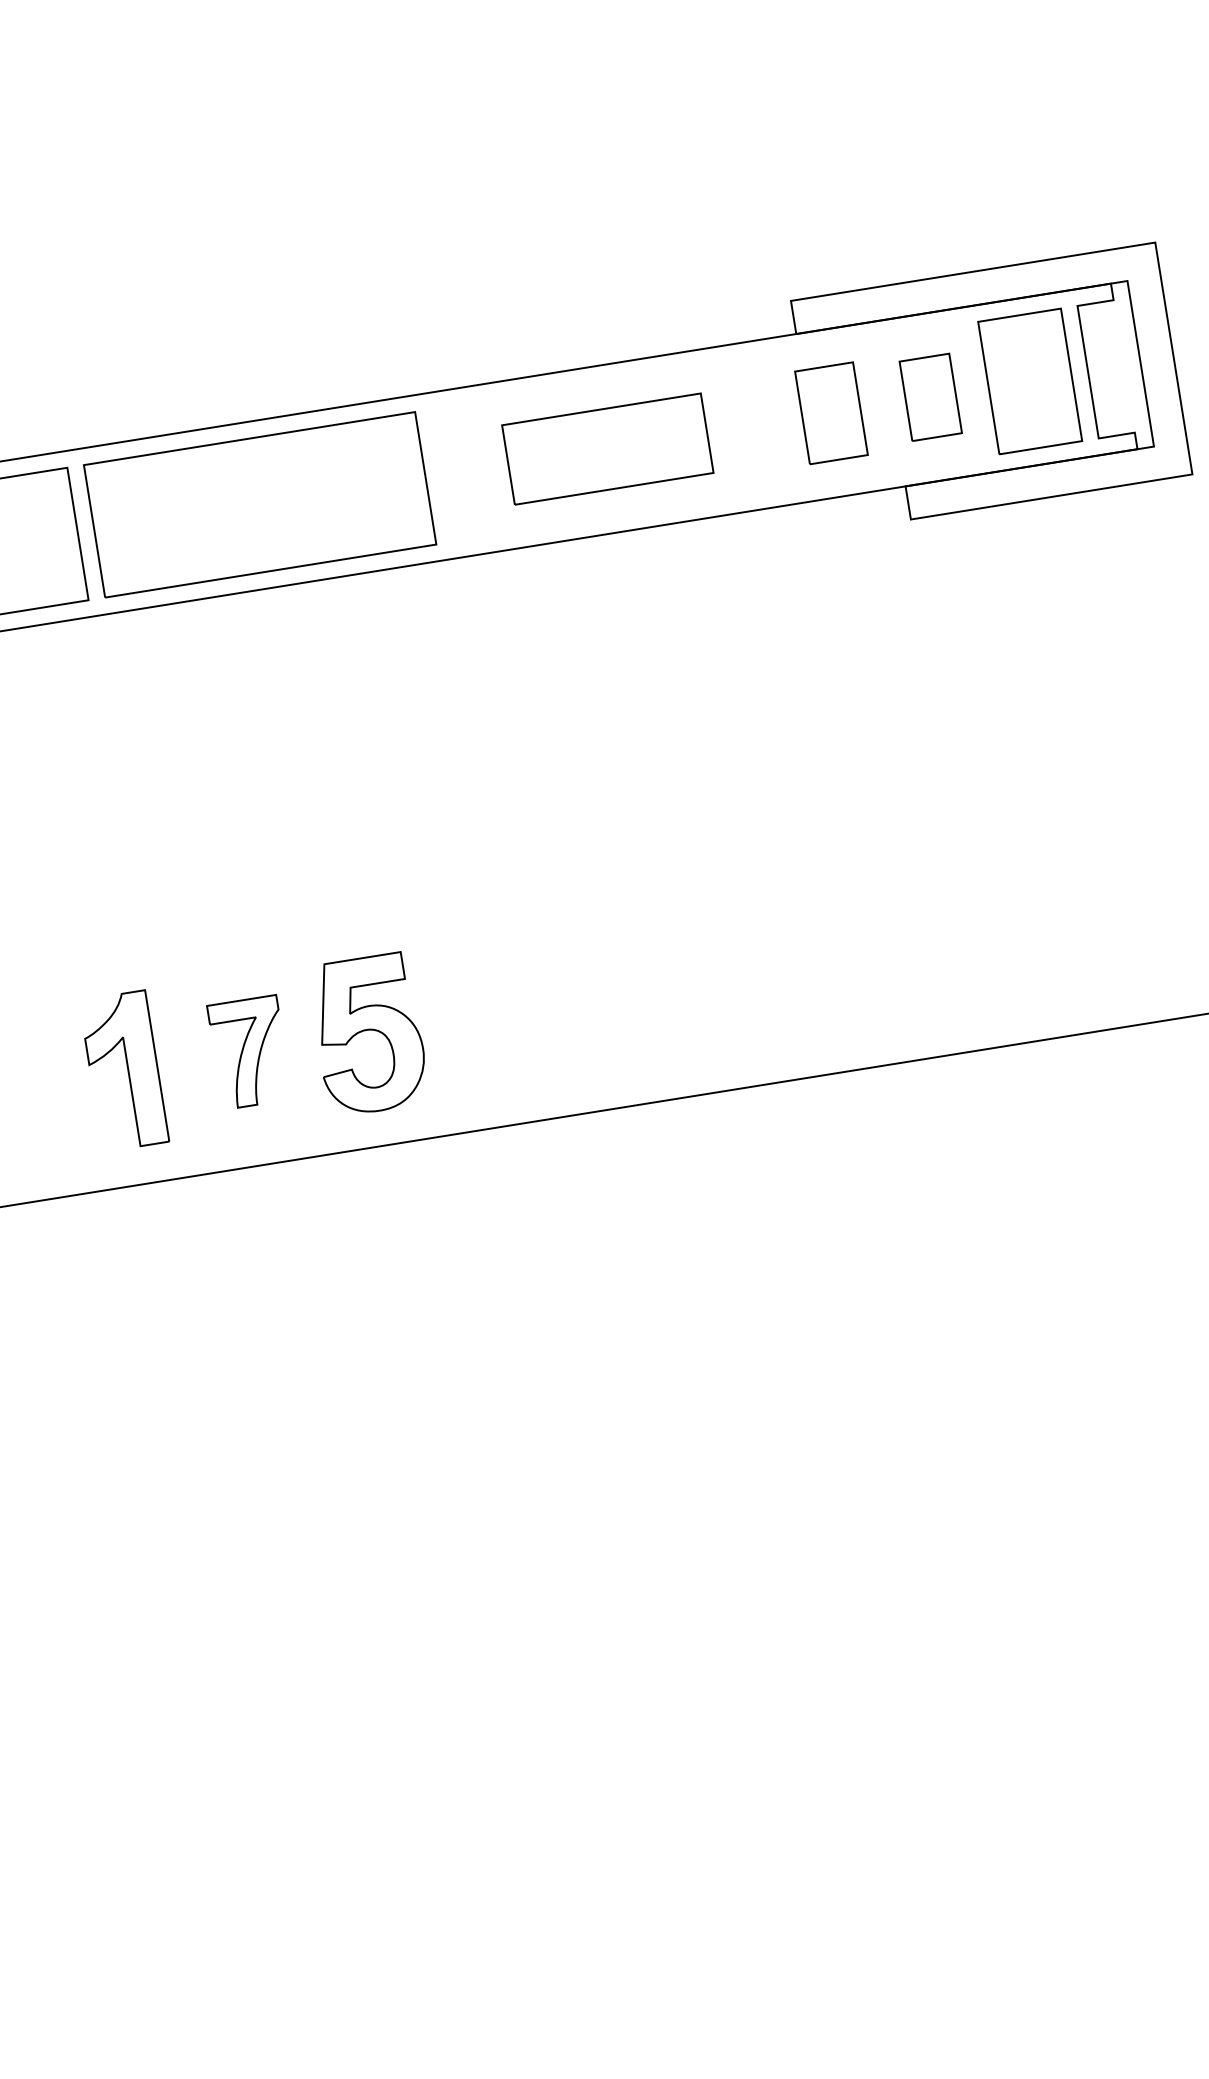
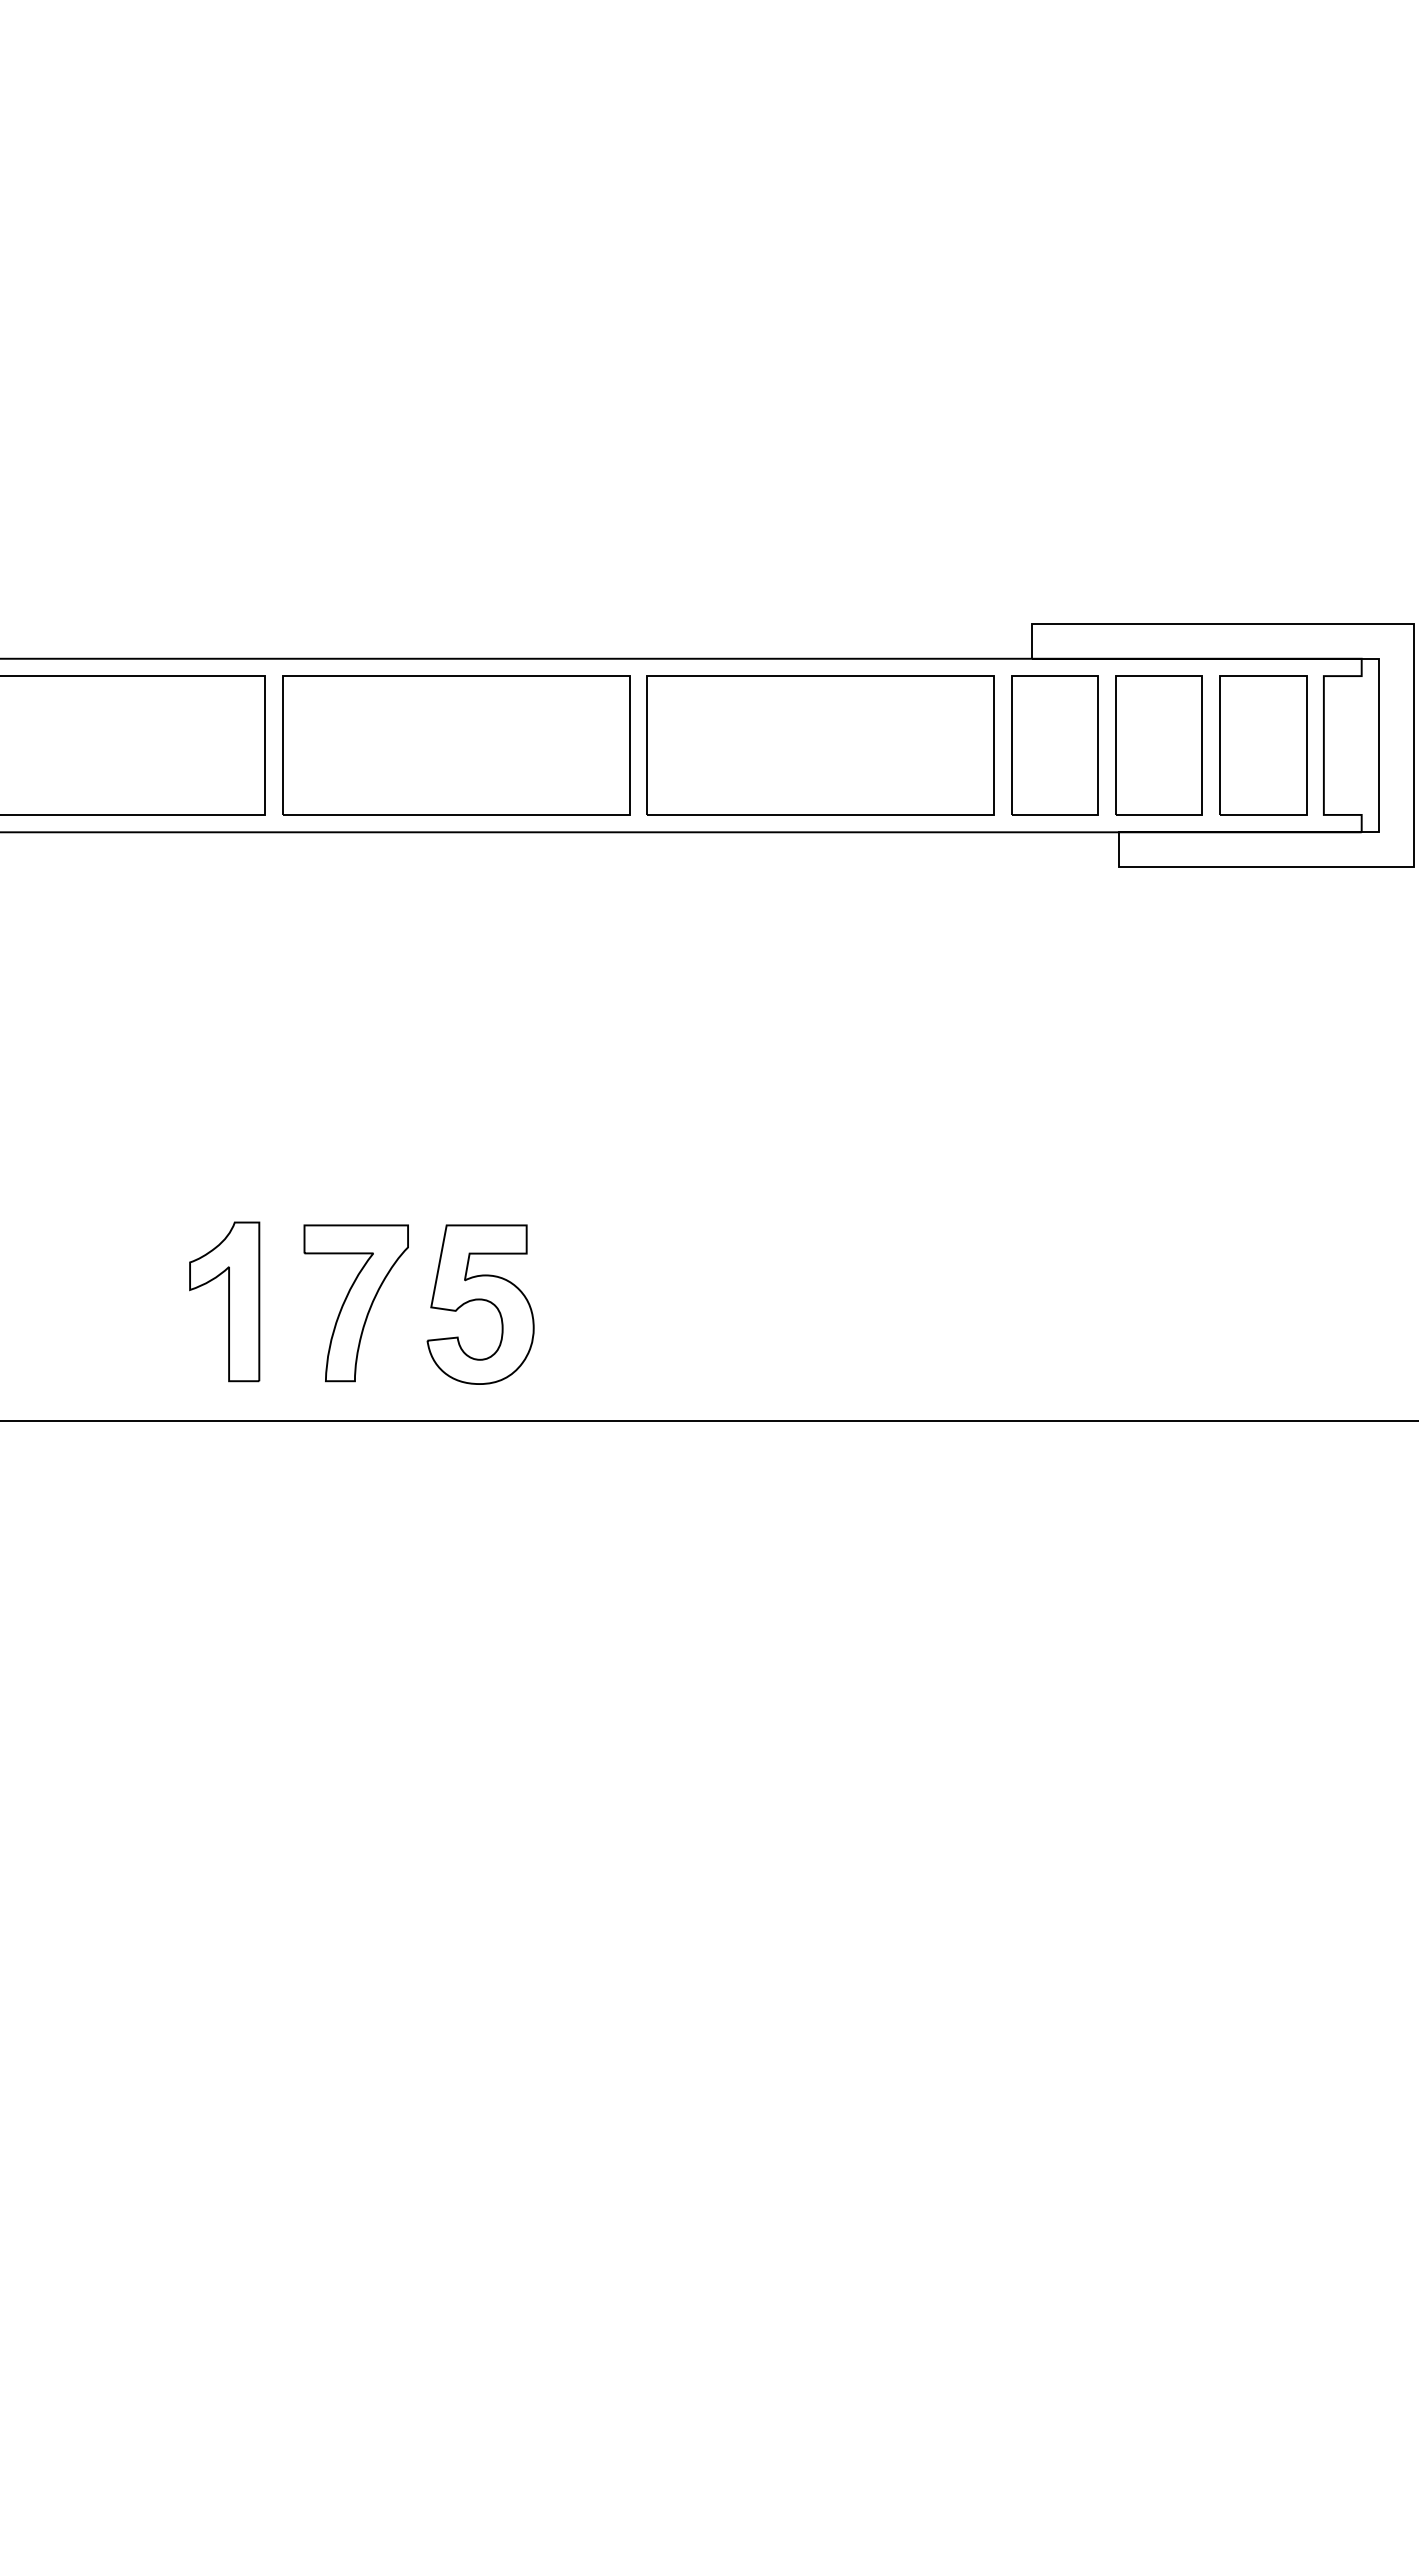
part: (930, 397) -> (1158, 745), size x1.67
part: (831, 413) -> (1054, 745), size x1.43
part: (607, 449) -> (820, 745), size x1.67
part: (249, 1052) -> (355, 1303), size x1.43

